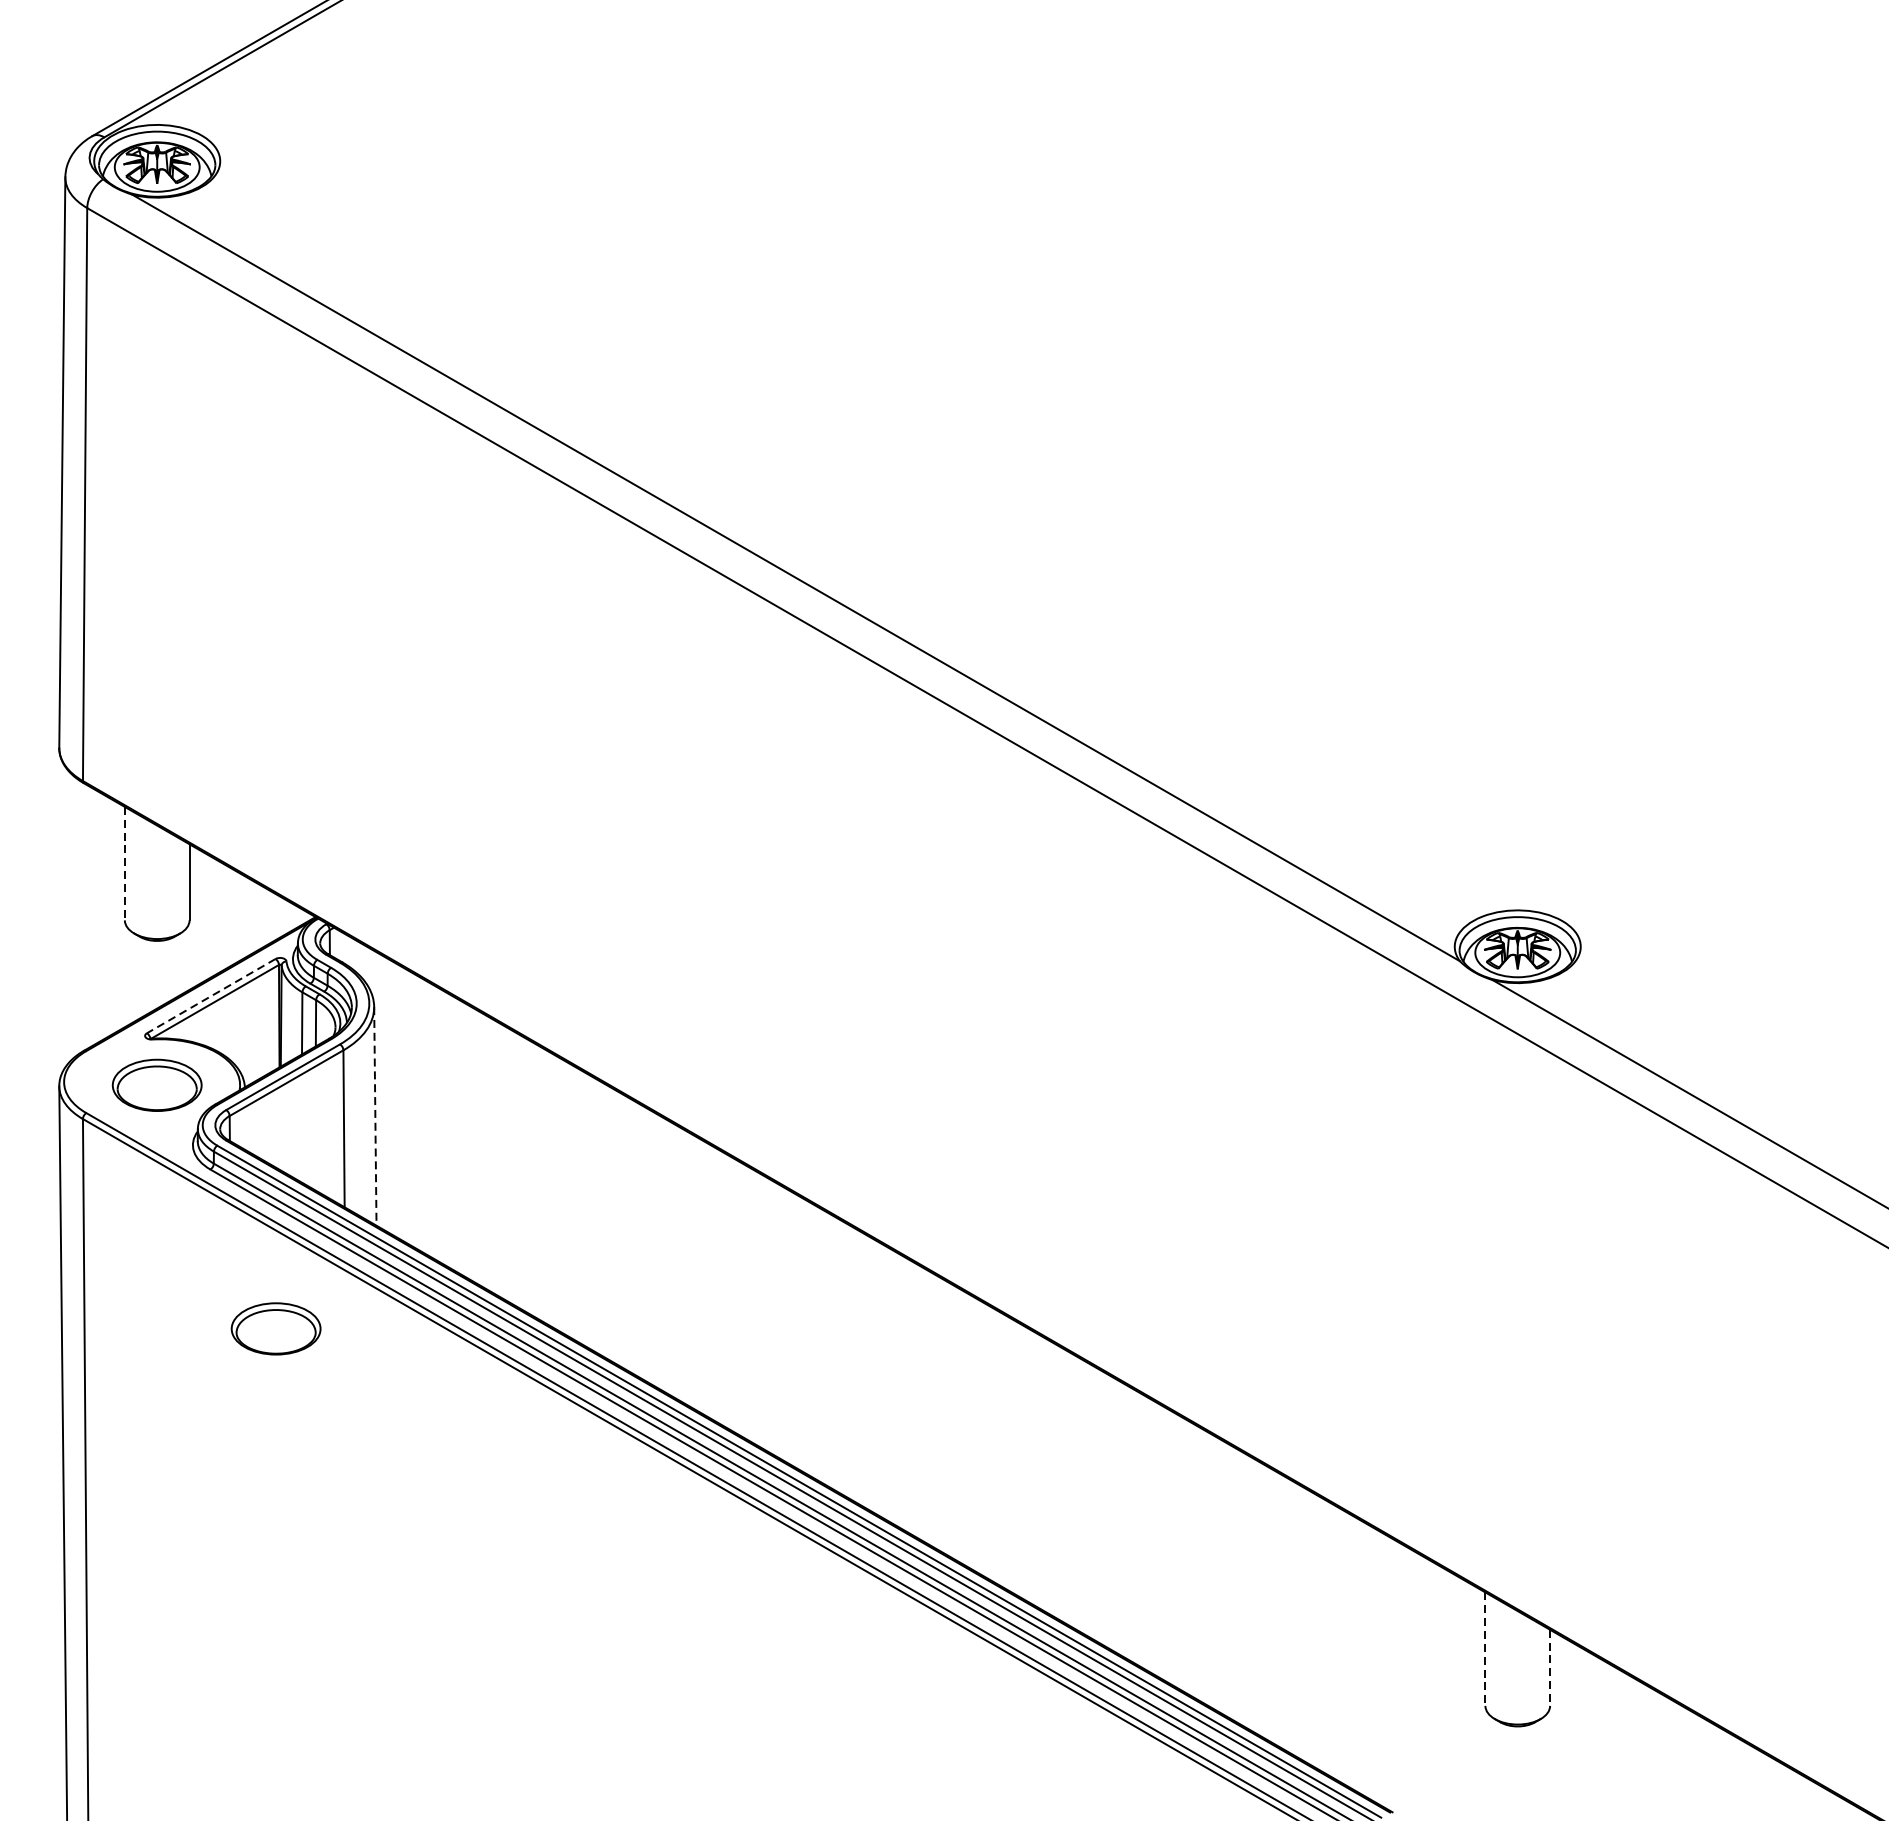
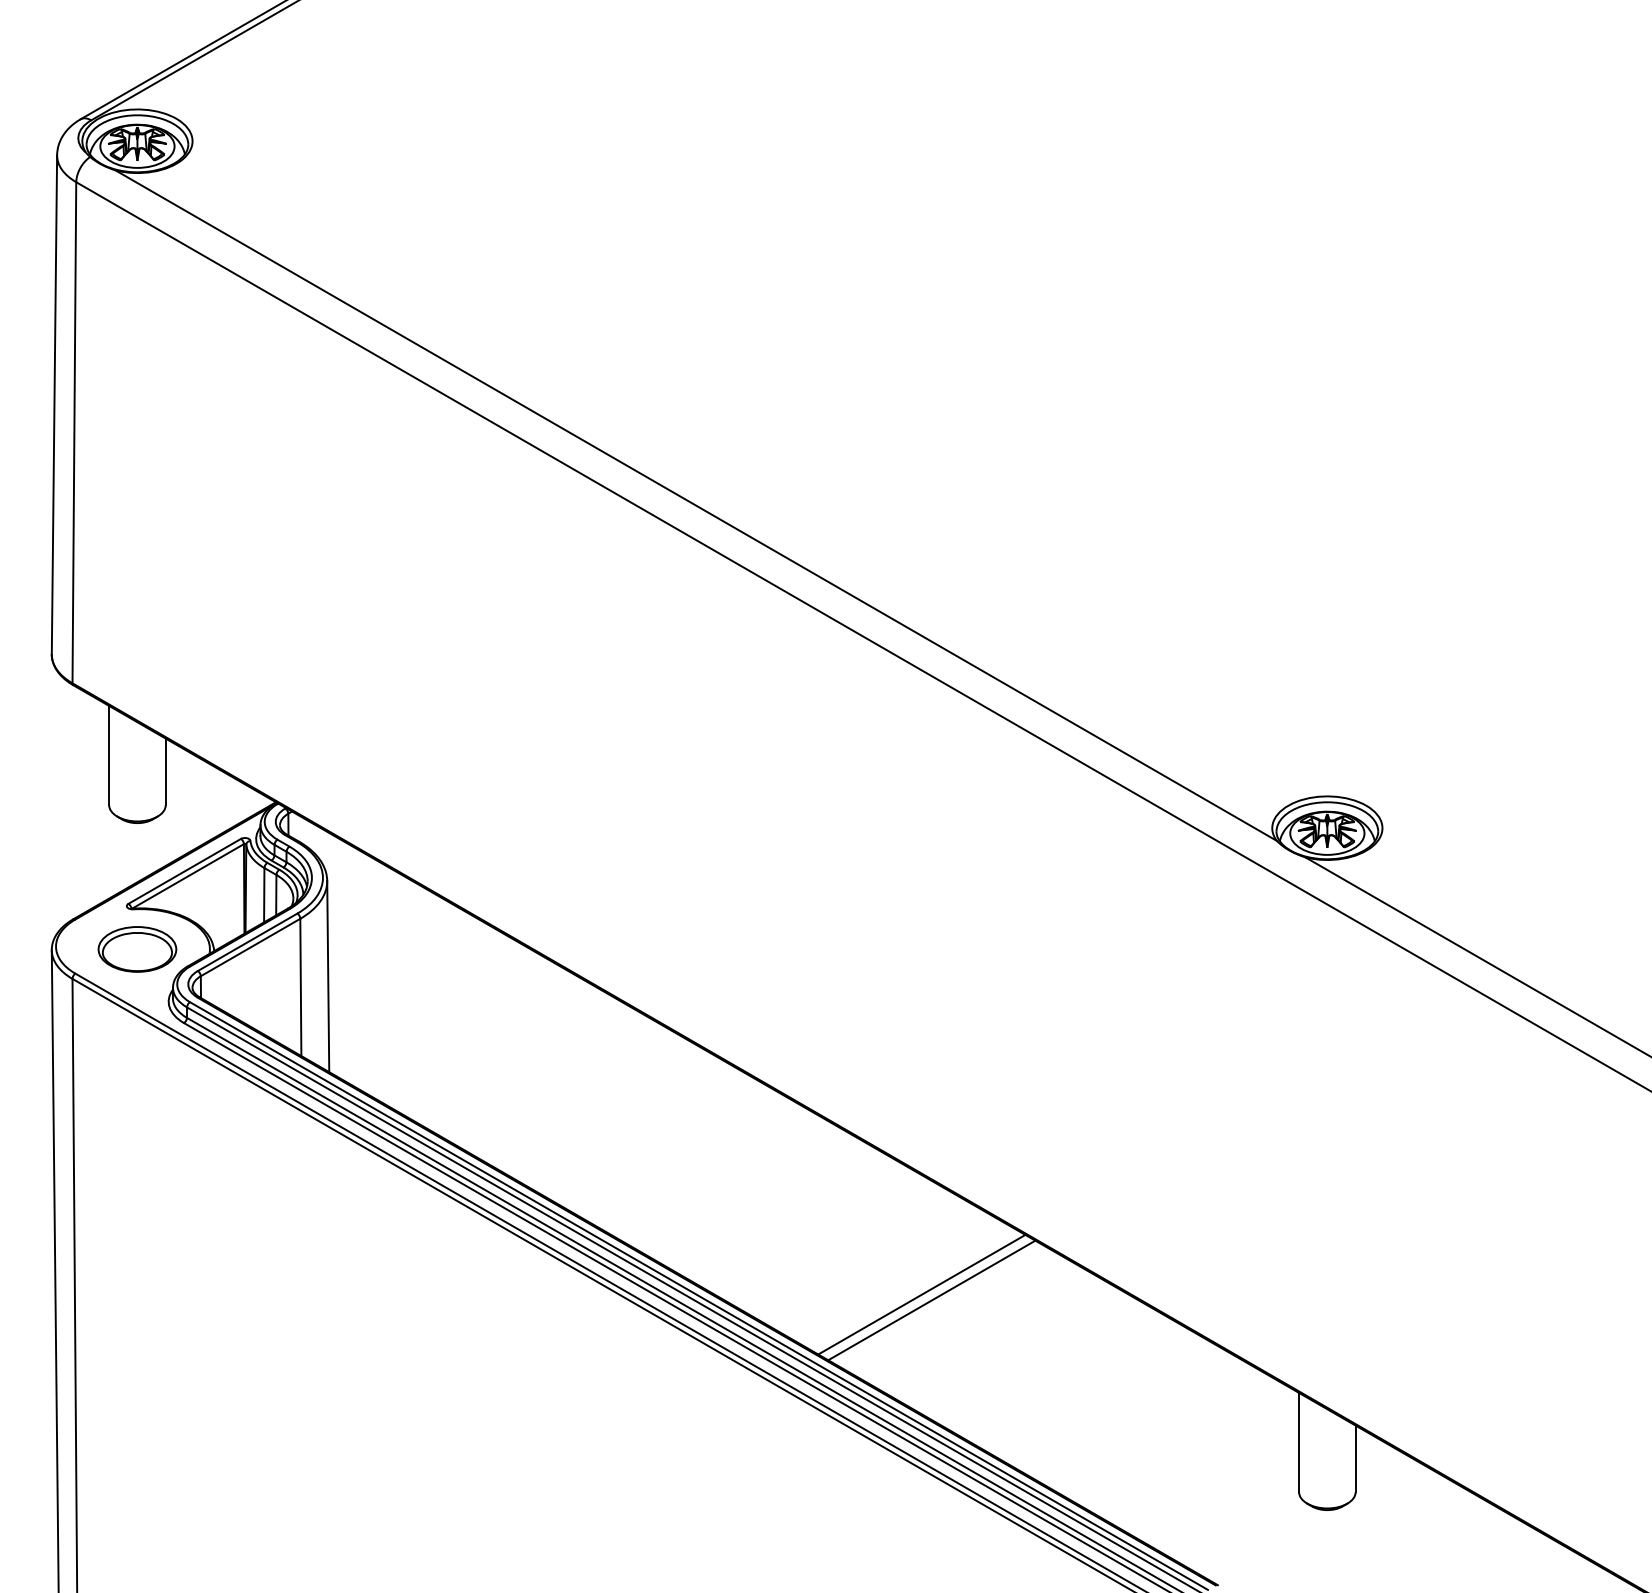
line: (125, 863) -> (109, 755), dashed -> solid
line: (211, 996) -> (184, 871), dashed -> solid
line: (375, 1116) -> (328, 976), dashed -> solid
part: (276, 1328) -> (241, 1162), removed
line: (1053, 1479) -> (921, 1294), added
line: (1065, 1486) -> (931, 1300), added
line: (1485, 1649) -> (1299, 1442), dashed -> solid
line: (1549, 1668) -> (1355, 1459), dashed -> solid

